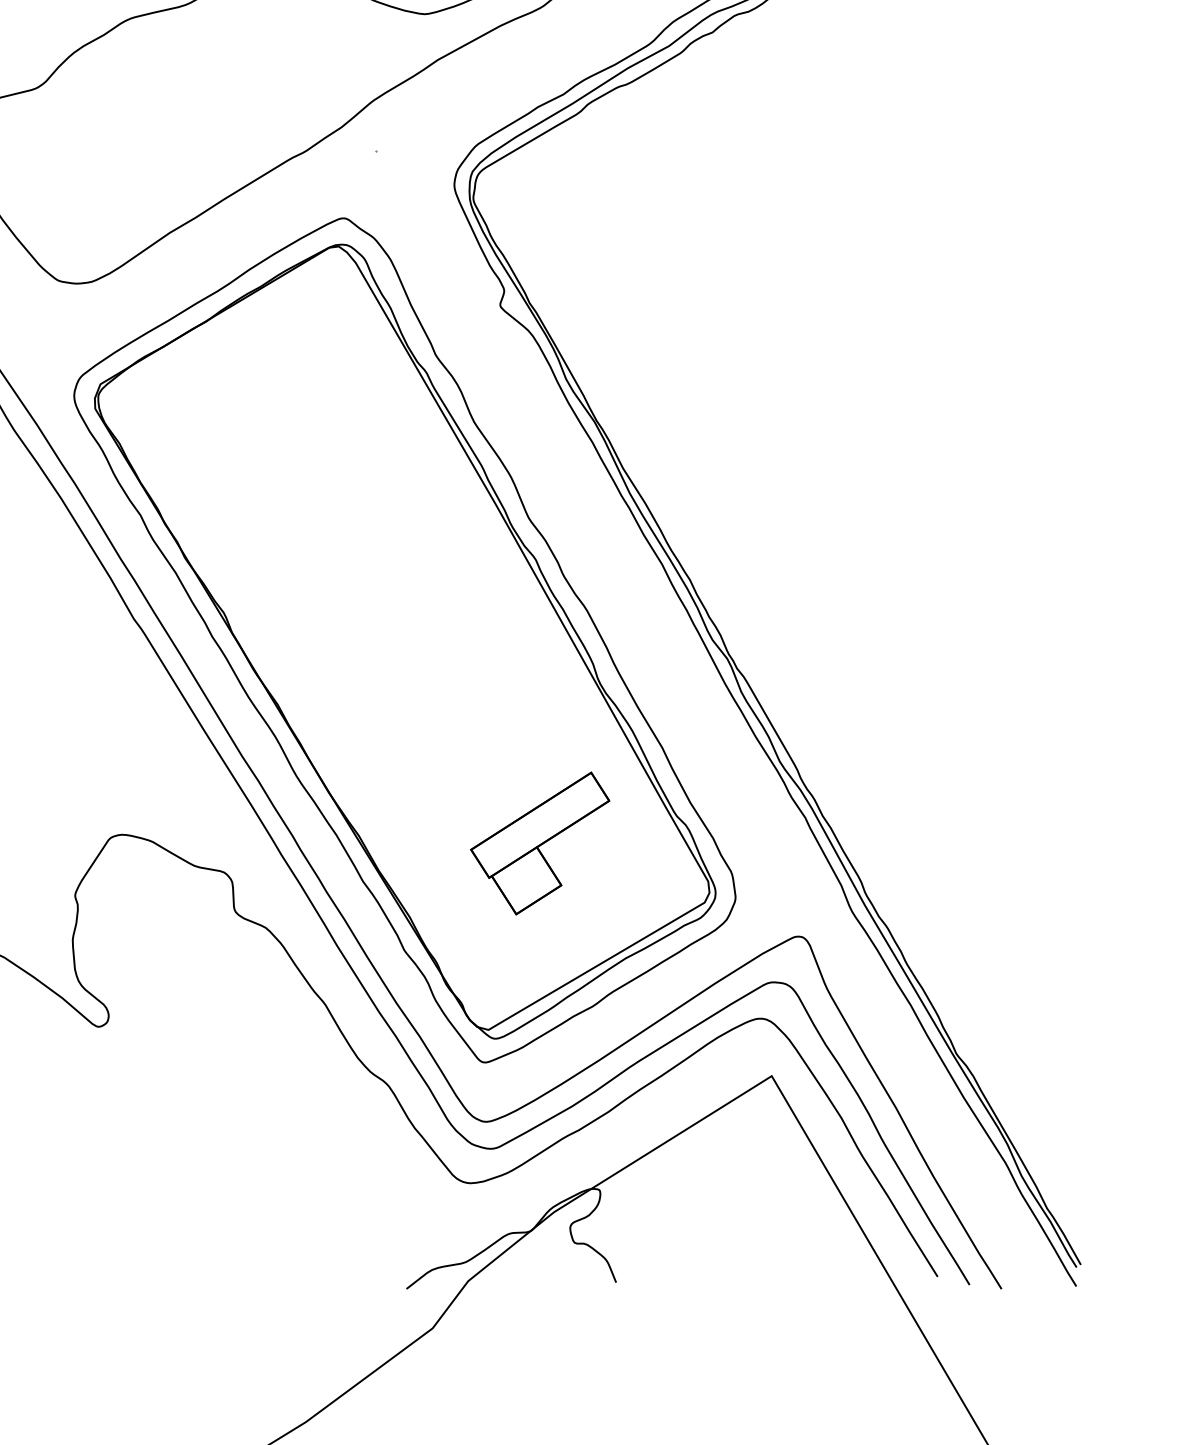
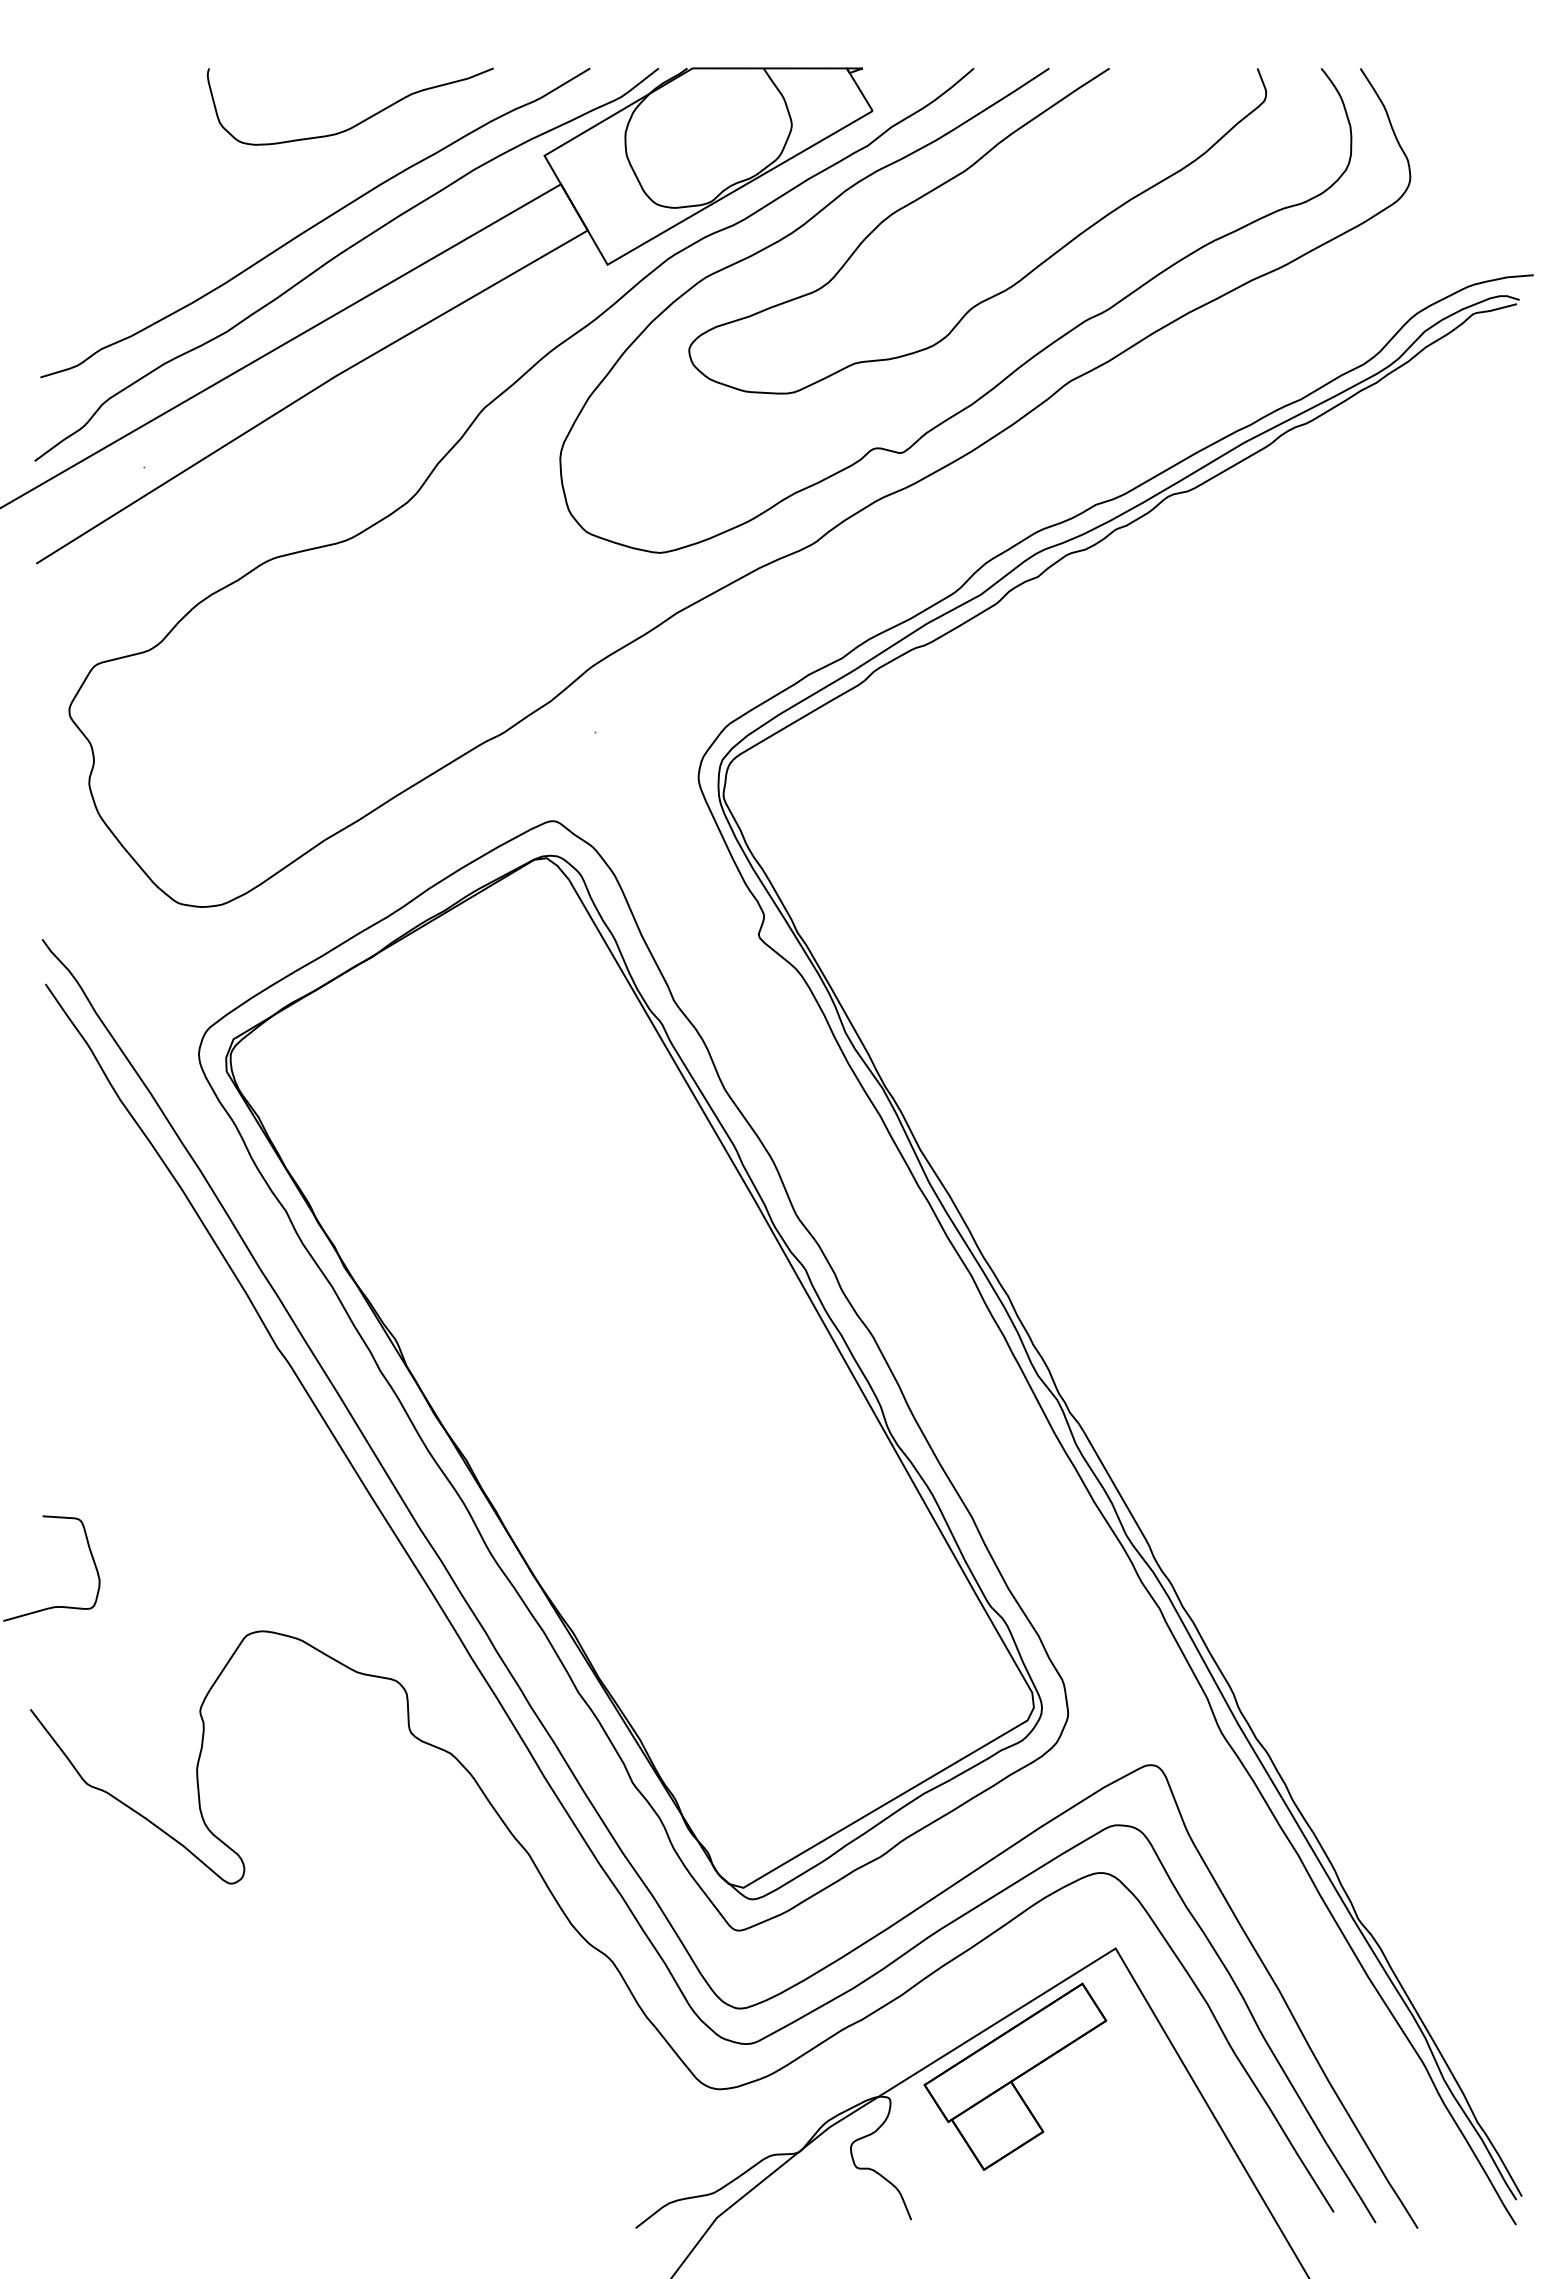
part: (540, 843) -> (1015, 2076), moved

